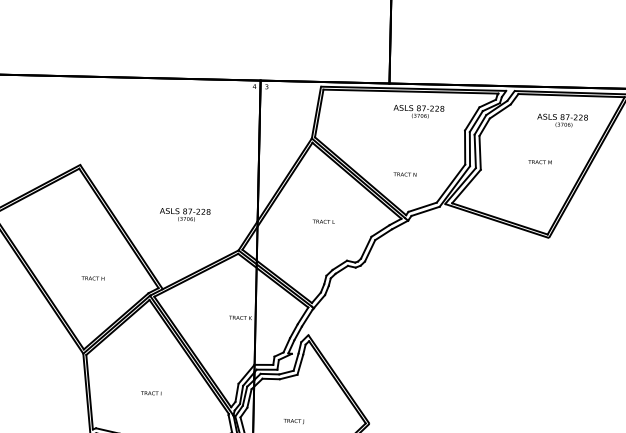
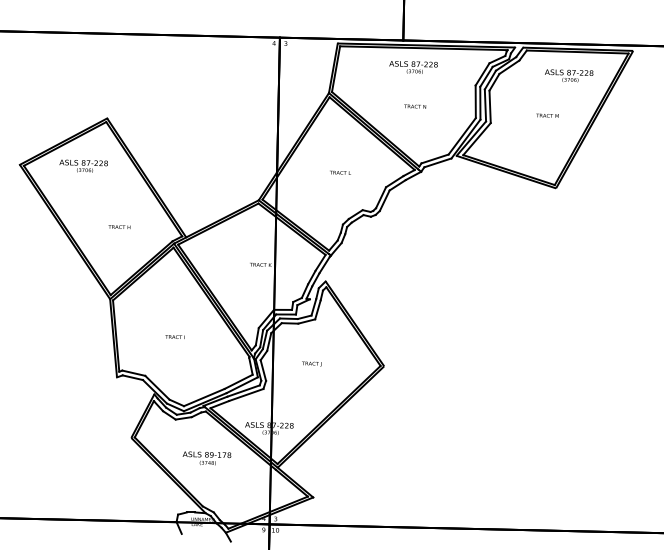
text: (418, 111) -> (413, 67), moved
text: (405, 174) -> (415, 106), moved
text: (184, 214) -> (83, 165), moved

